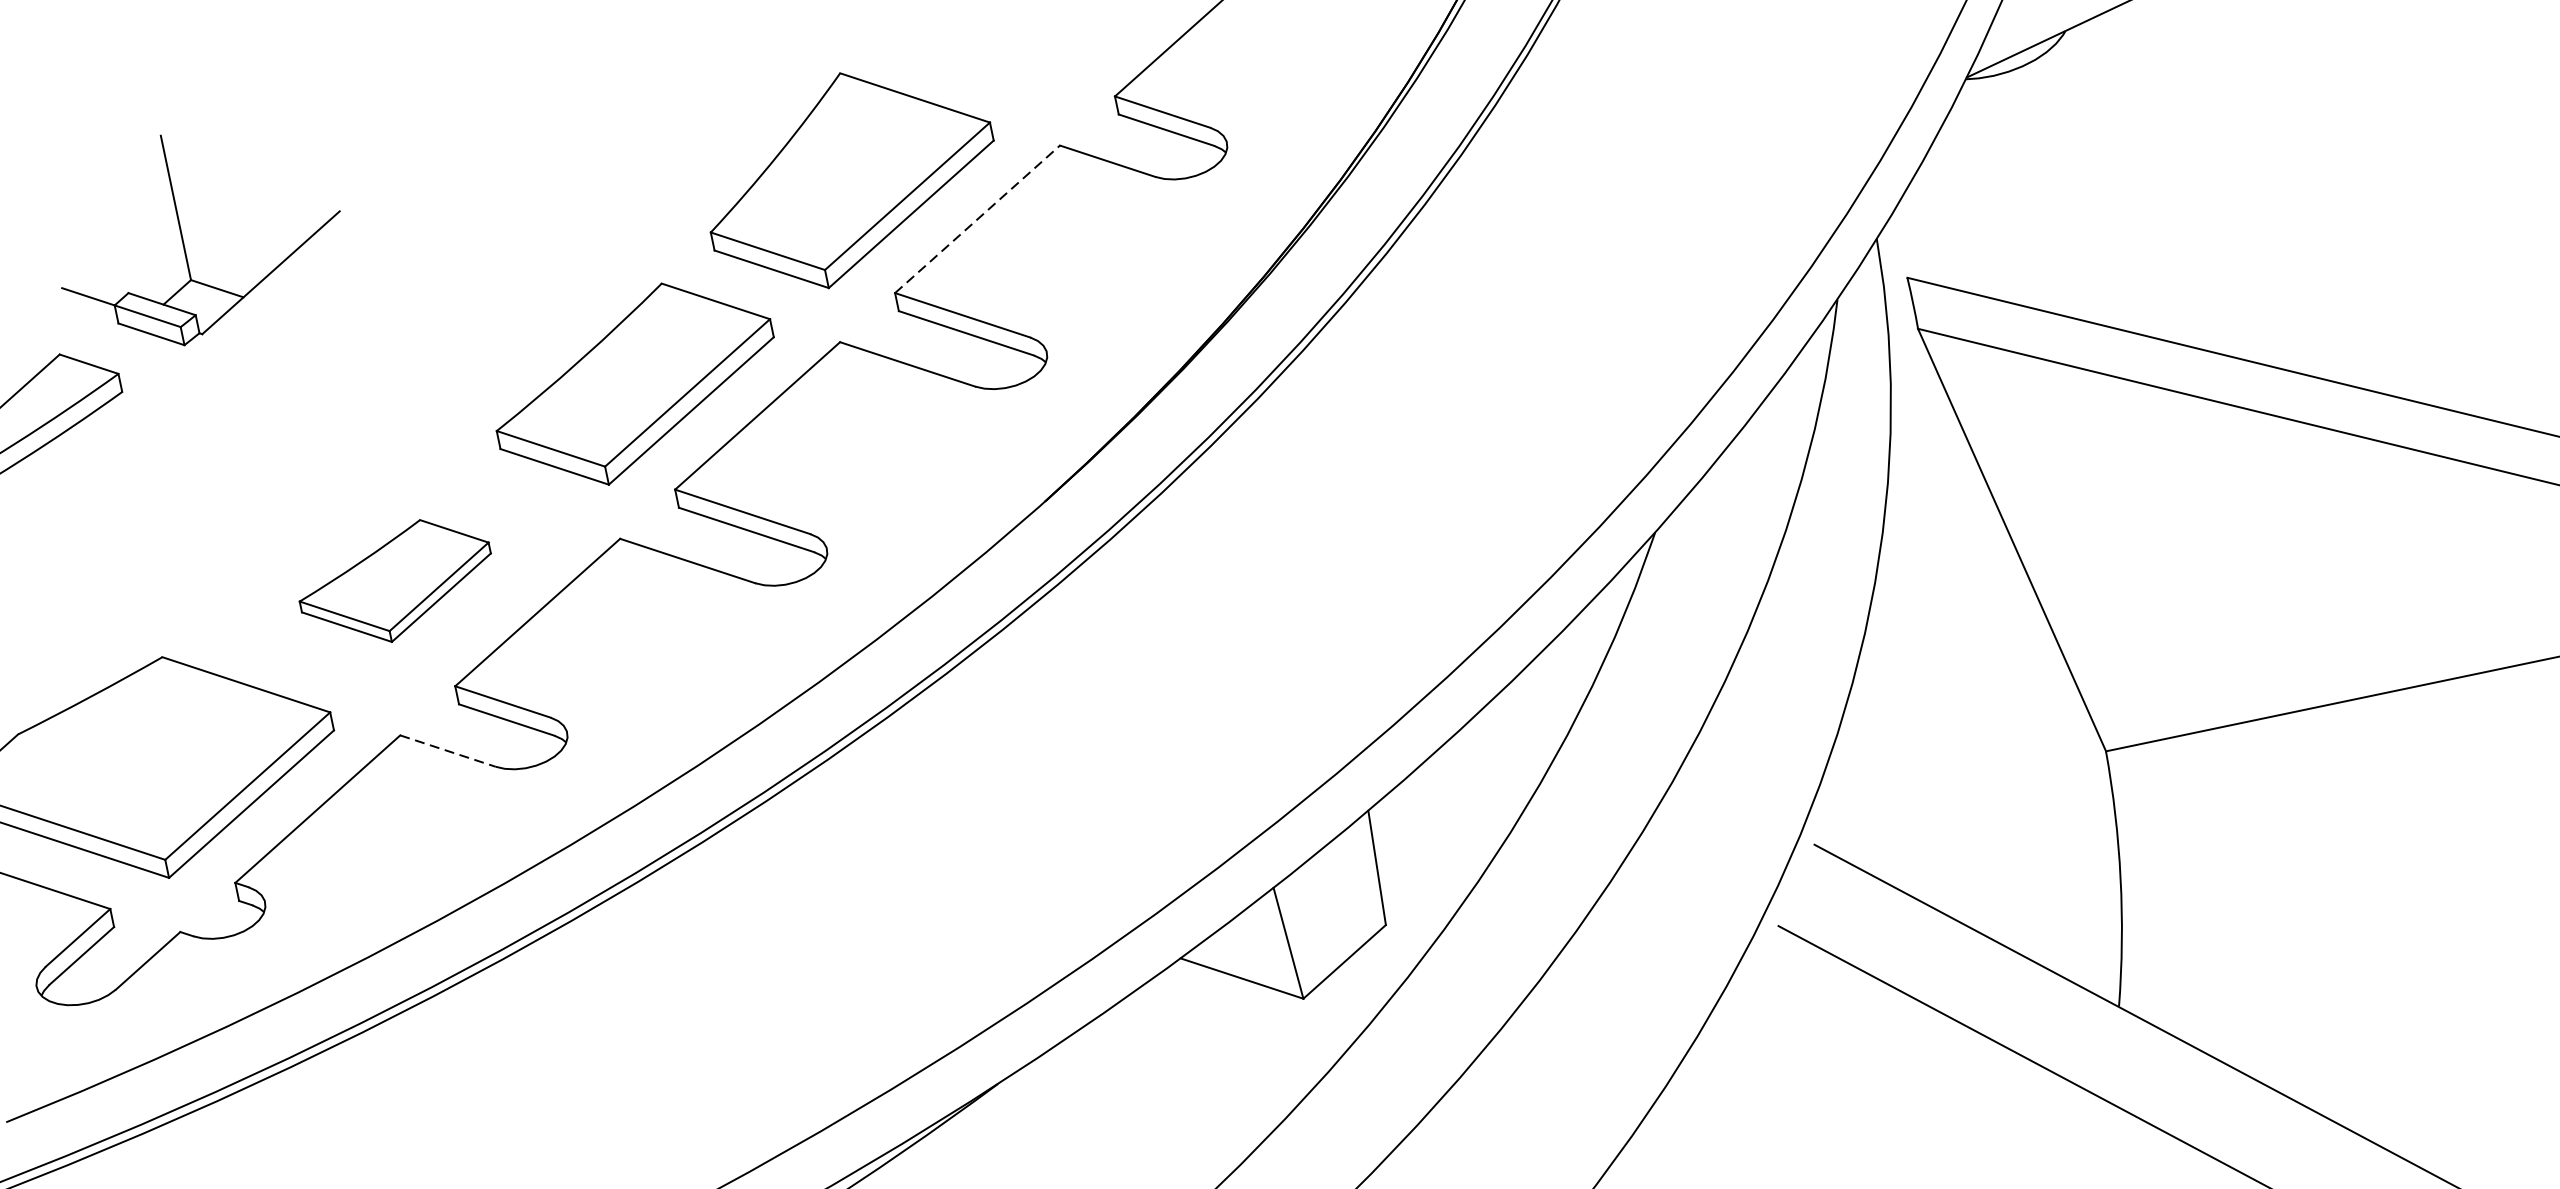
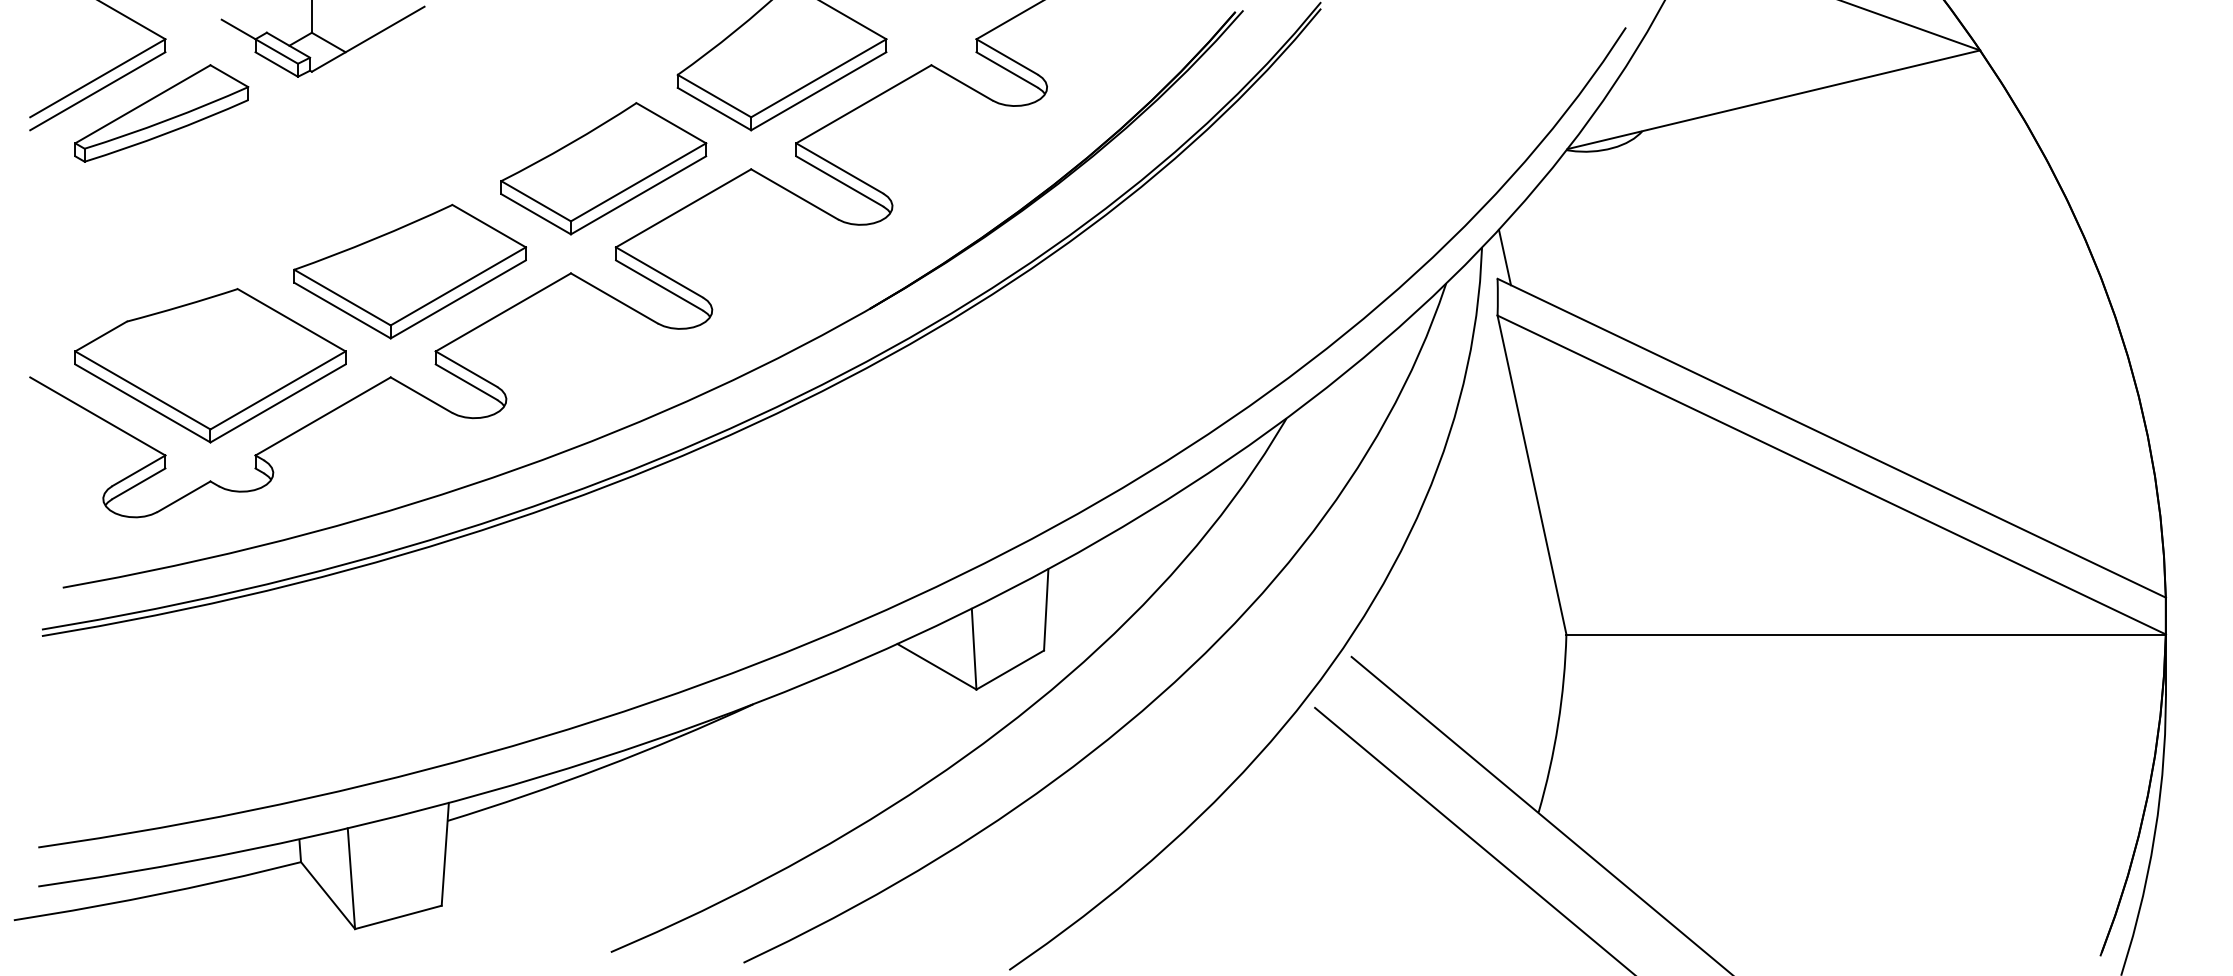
line: (978, 219) -> (864, 104), dashed -> solid
line: (1910, 246) -> (1504, 257), added
part: (395, 583) -> (409, 271), size x1.67
line: (448, 751) -> (421, 395), dashed -> solid

